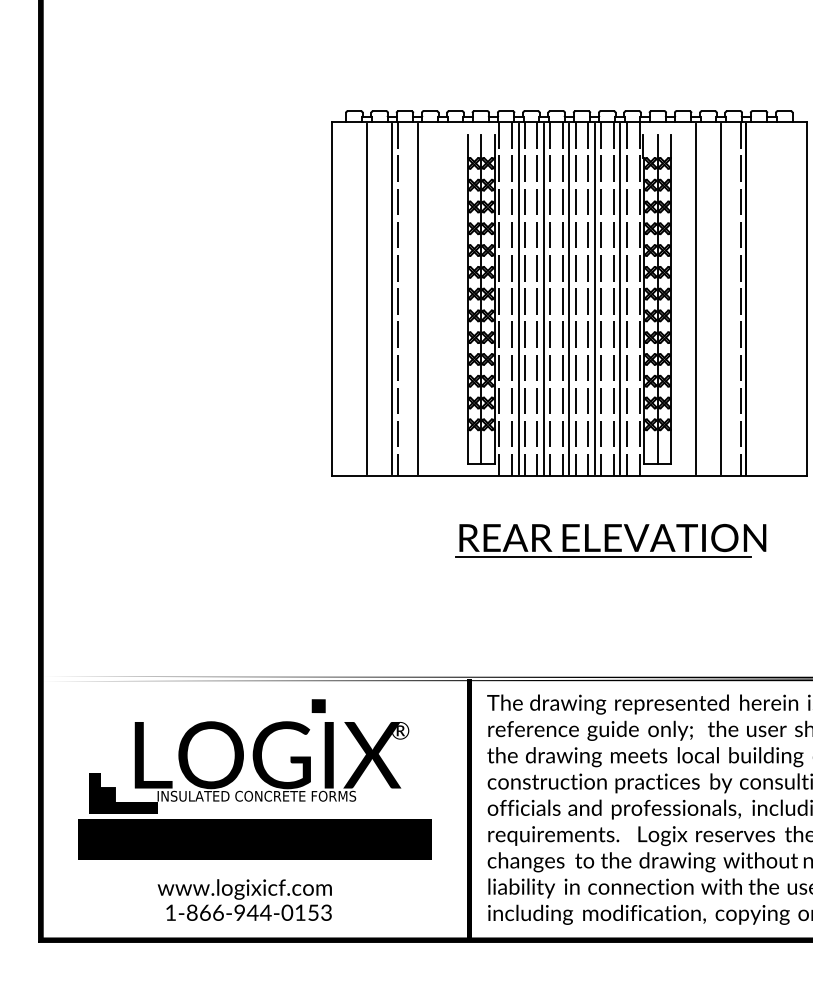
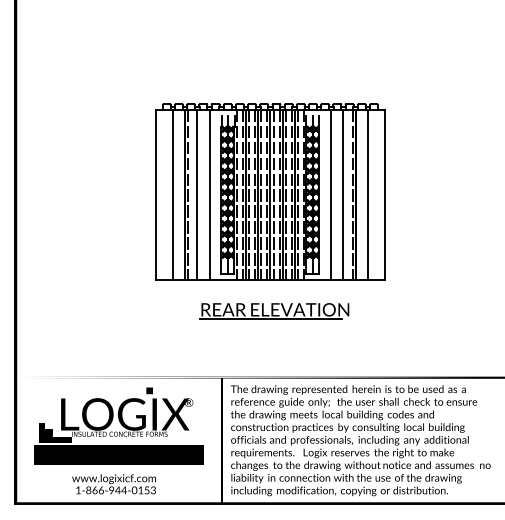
line: (442, 298) -> (209, 194), added
line: (770, 298) -> (367, 194), added
part: (611, 541) -> (274, 311), moved

